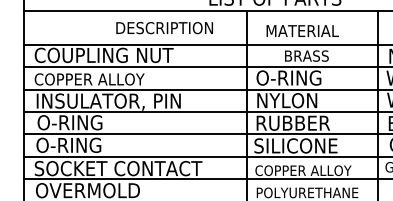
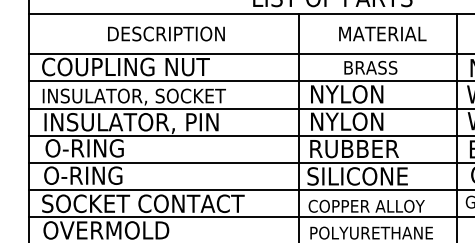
text: (164, 28) -> (166, 34), moved
text: (302, 30) -> (382, 33), moved
text: (288, 77) -> (348, 93), O-RING -> NYLON
text: (110, 80) -> (133, 97), COPPER ALLOY -> INSULATOR, SOCKET

